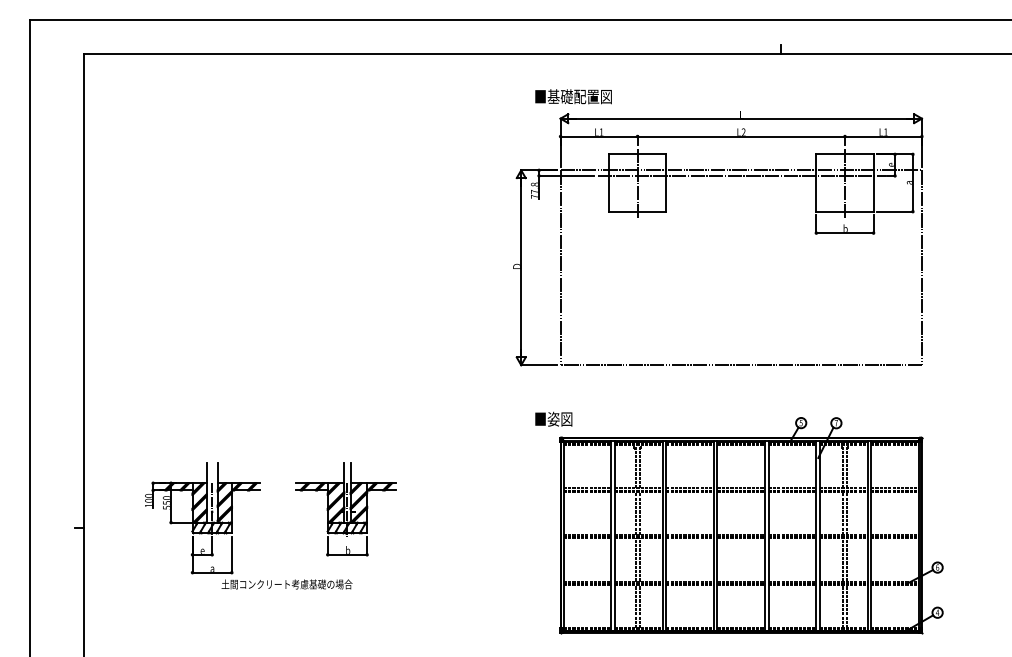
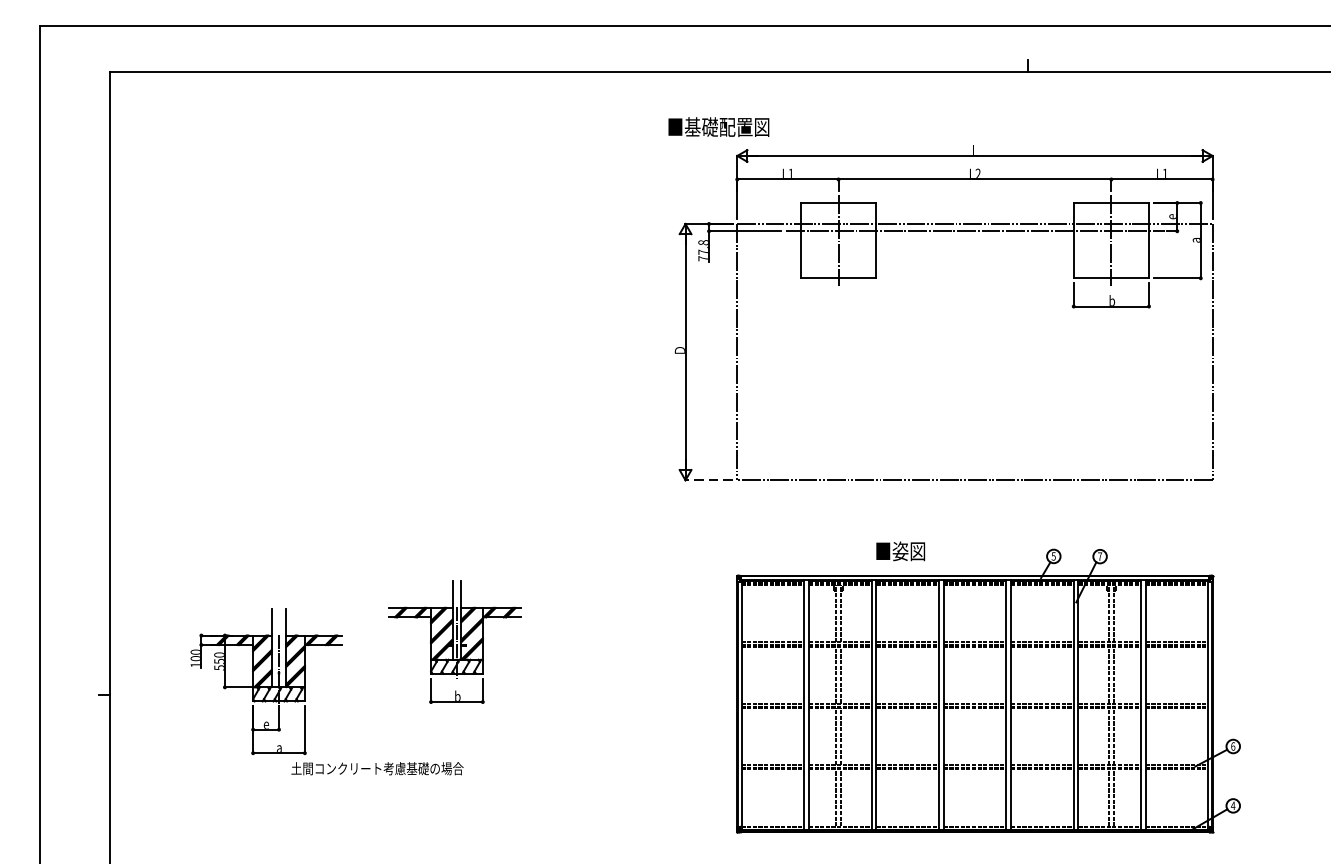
text: (573, 96) -> (718, 126), moved
line: (539, 365) -> (709, 480), solid -> dashed
text: (553, 418) -> (900, 550), moved
part: (345, 509) -> (454, 642), moved

